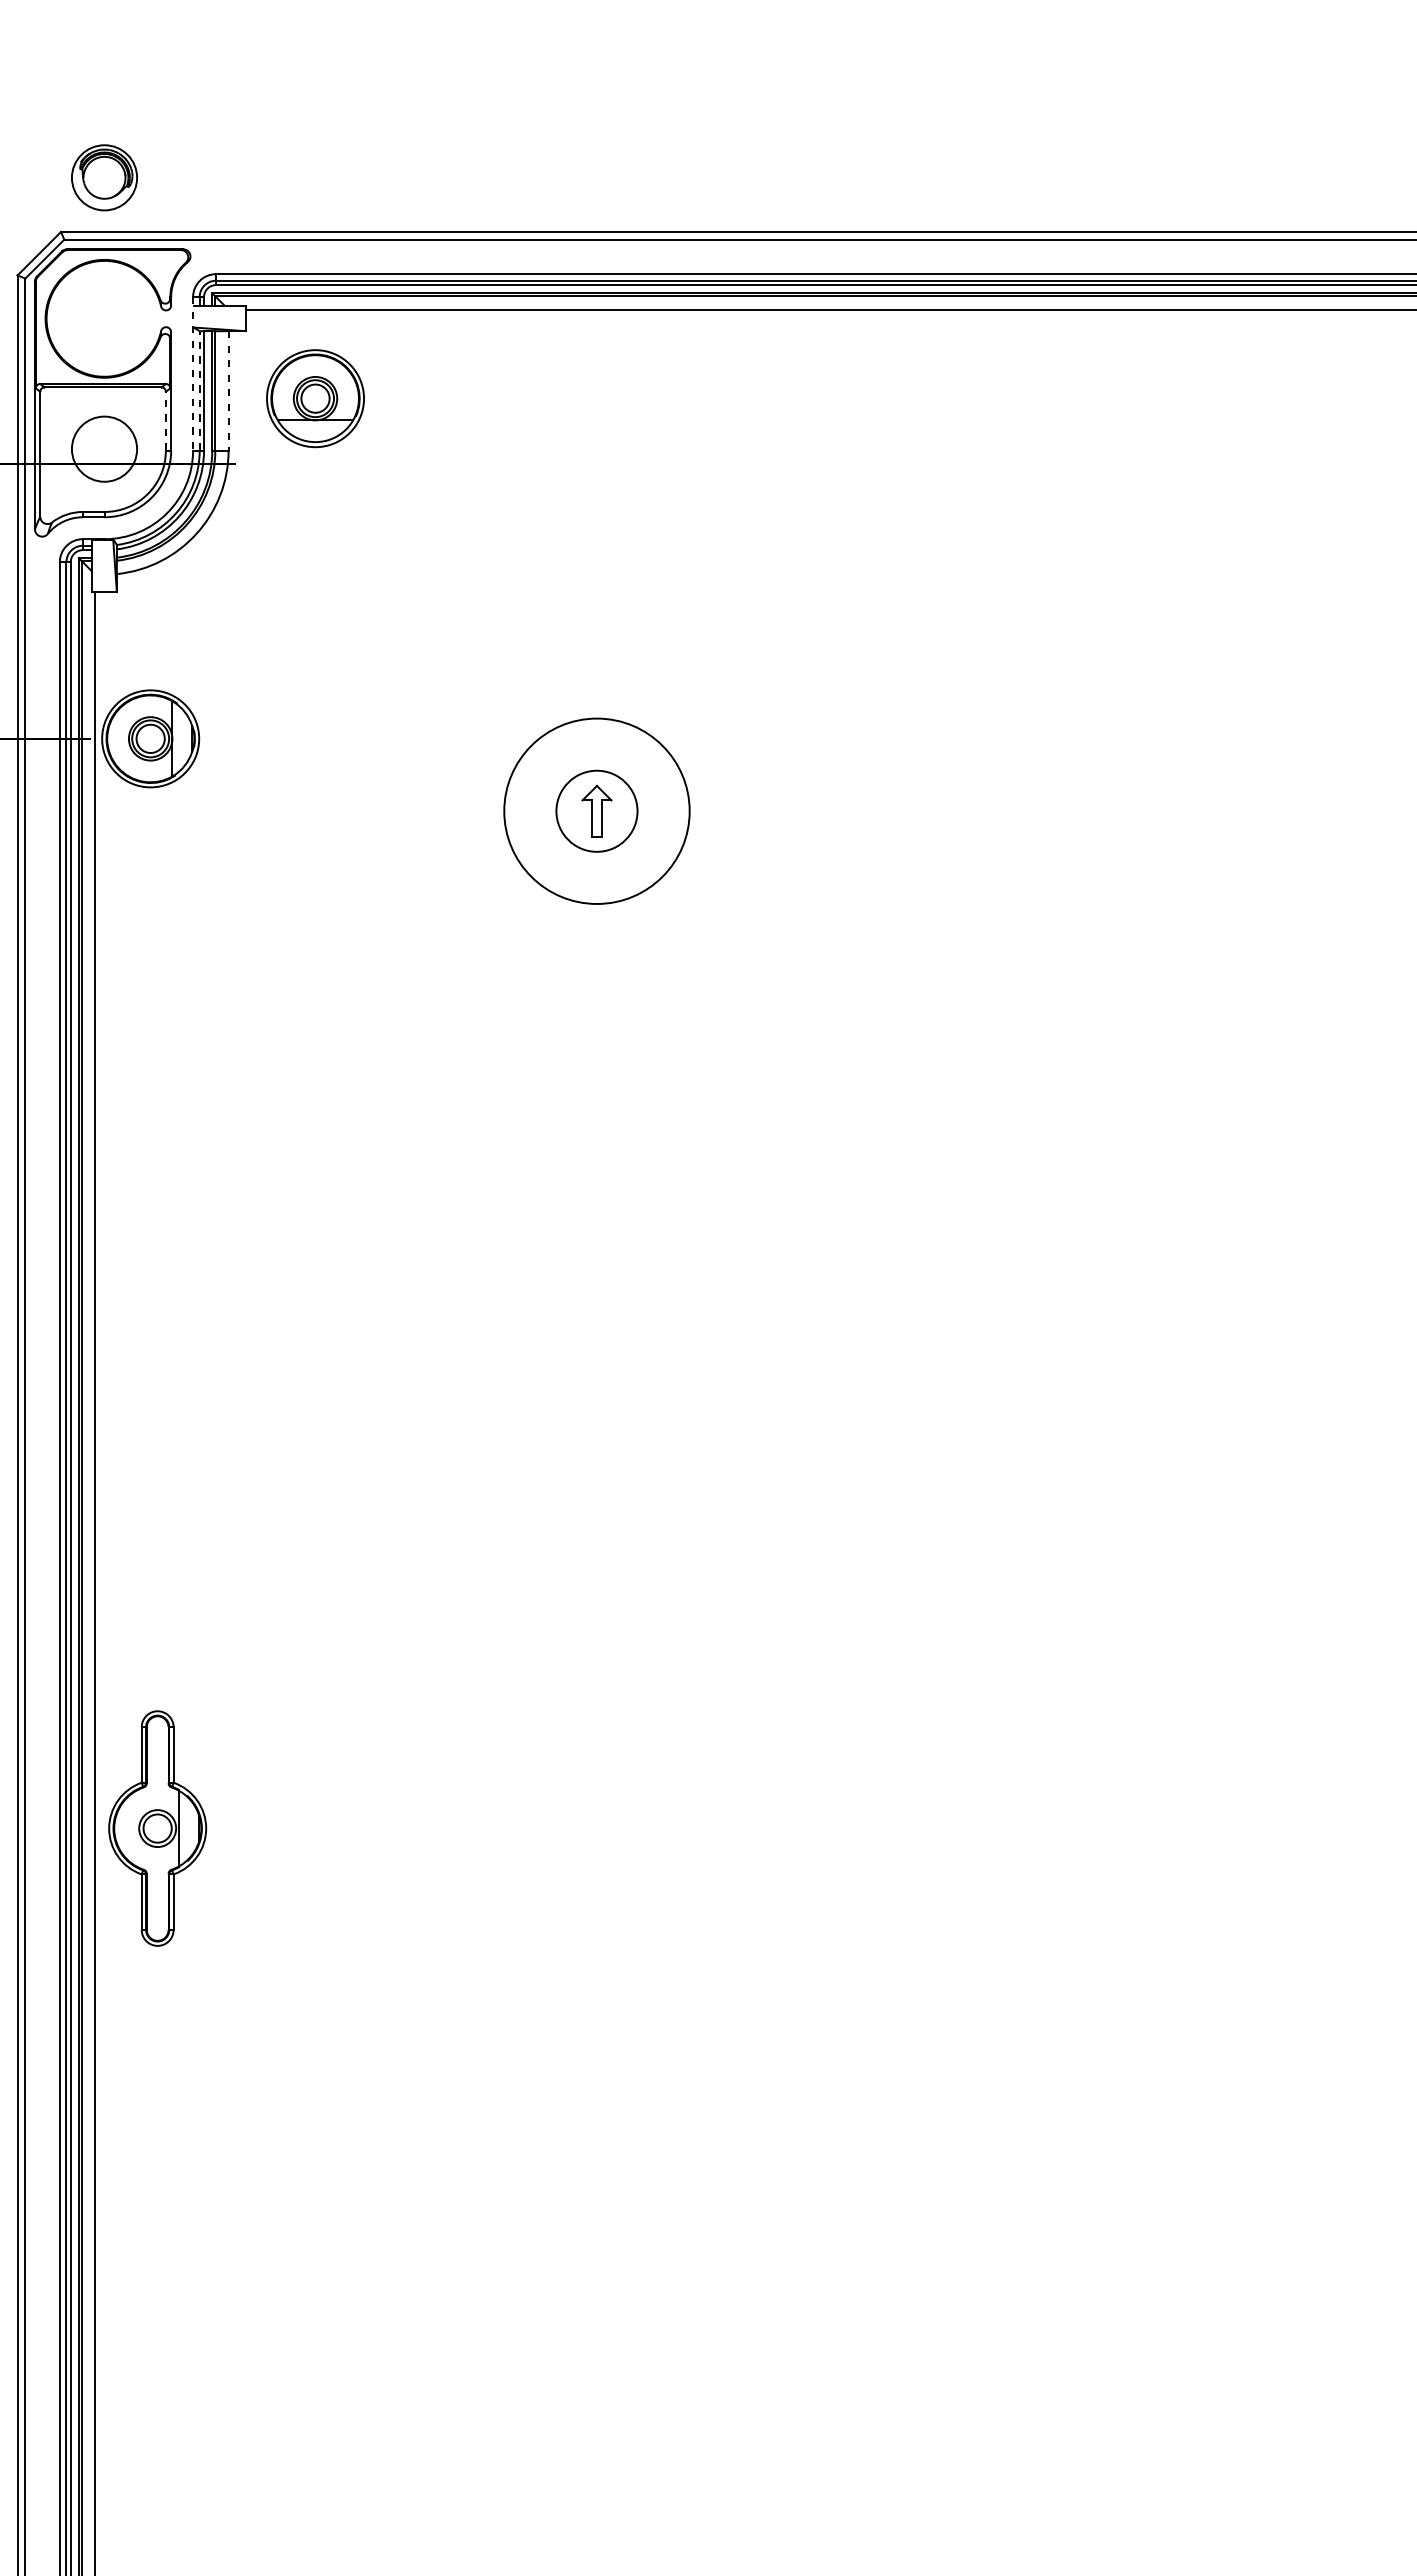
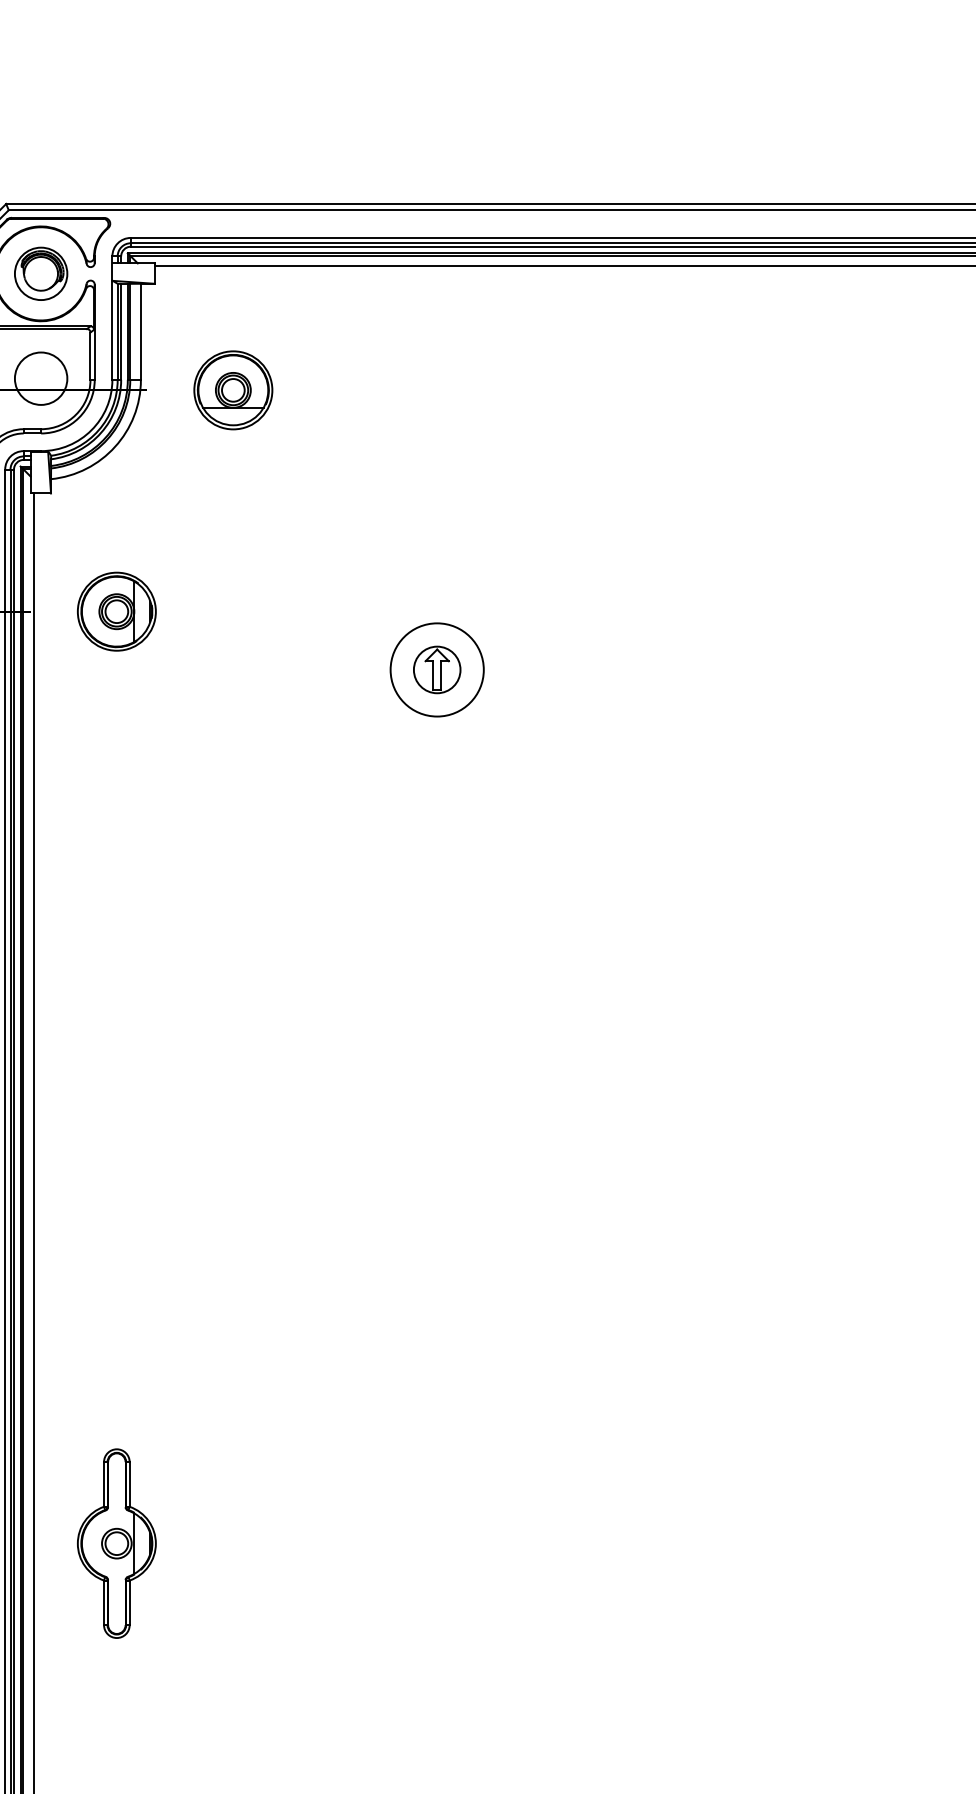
part: (104, 177) -> (41, 273), moved
line: (193, 373) -> (112, 317), dashed -> solid
line: (199, 390) -> (117, 331), dashed -> solid
line: (228, 390) -> (140, 331), dashed -> solid
part: (315, 398) -> (233, 390), moved
line: (165, 420) -> (90, 355), dashed -> solid
part: (150, 738) -> (116, 611), moved
circle: (596, 811) -> (436, 670), size x0.62
circle: (596, 811) -> (436, 670), size x0.71
part: (157, 1828) -> (116, 1543), moved

